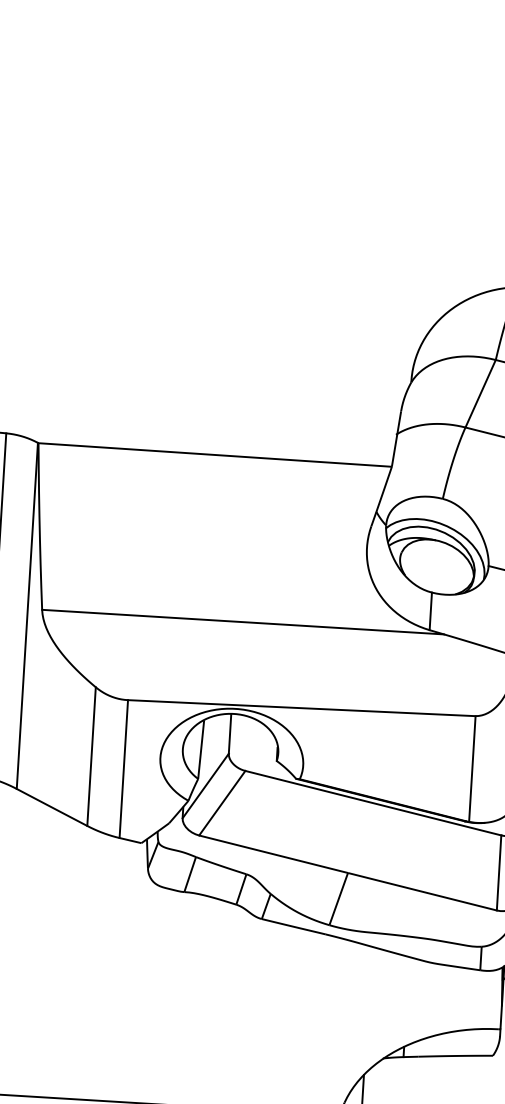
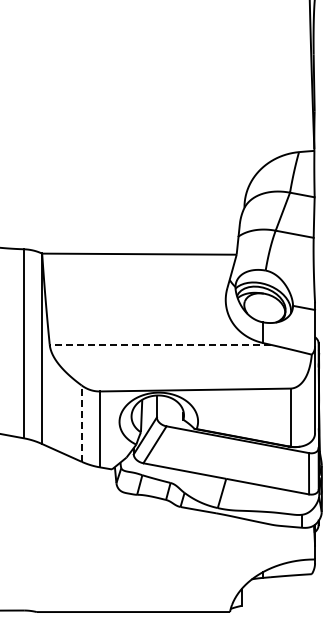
line: (243, 621) -> (160, 344), solid -> dashed
line: (91, 756) -> (81, 423), solid -> dashed

